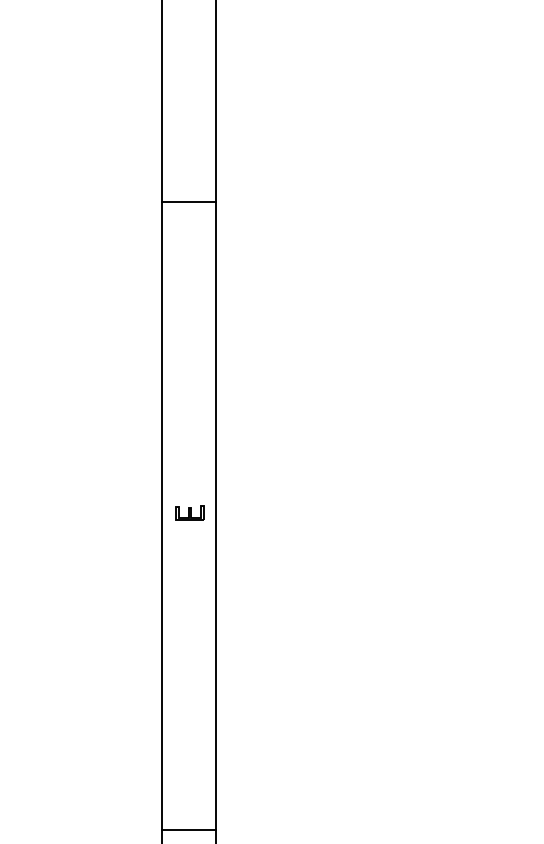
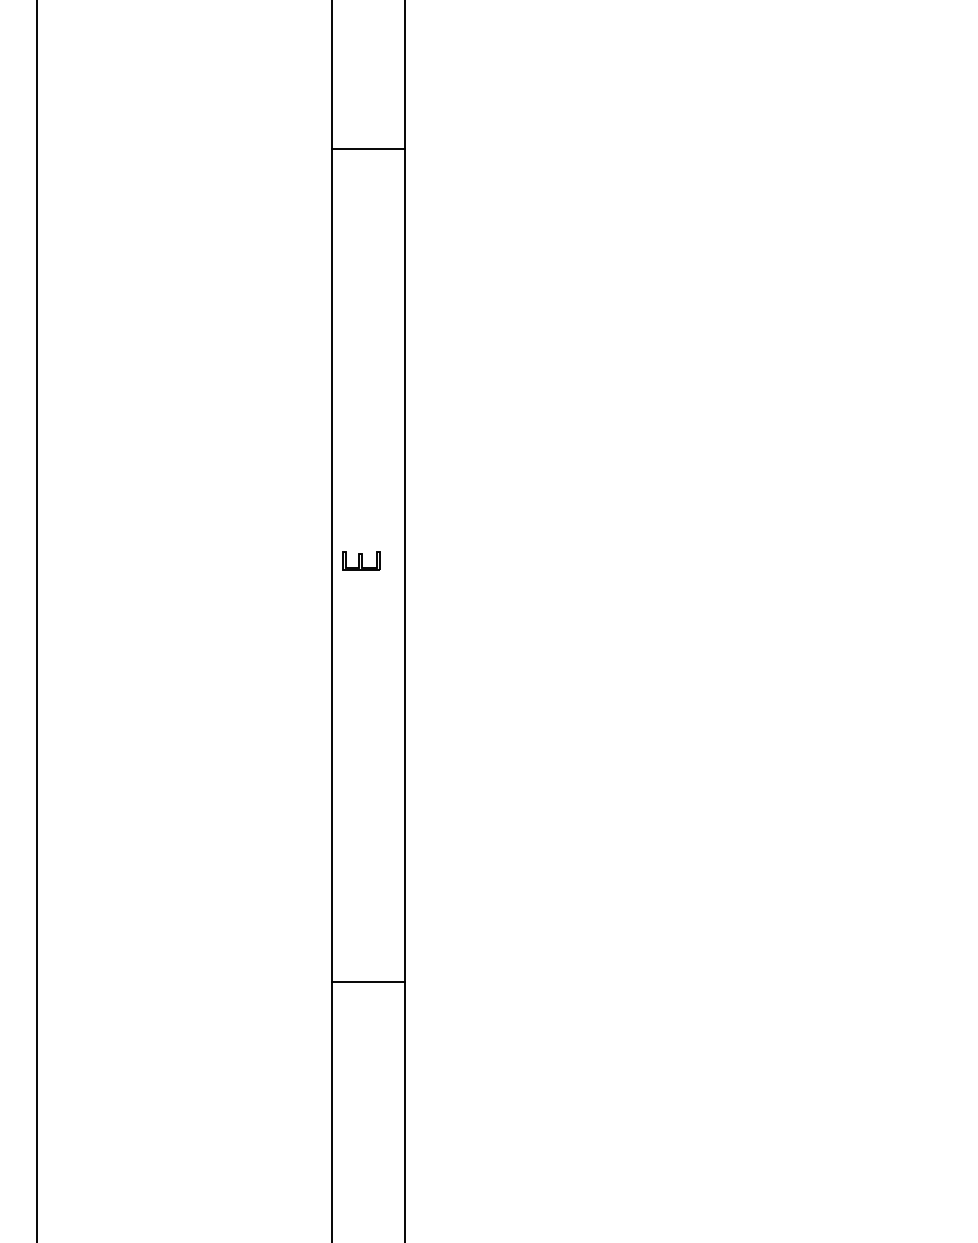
line: (188, 201) -> (368, 149), moved
part: (190, 512) -> (361, 560), moved
line: (188, 830) -> (368, 982), moved

